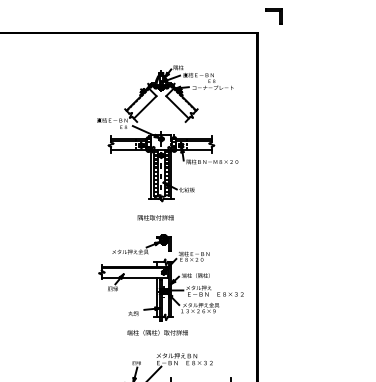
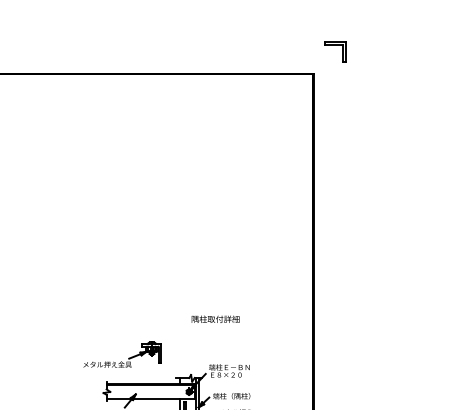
part: (167, 133) -> (194, 207), removed
text: (155, 217) -> (215, 318), moved
part: (141, 244) -> (122, 354), moved

